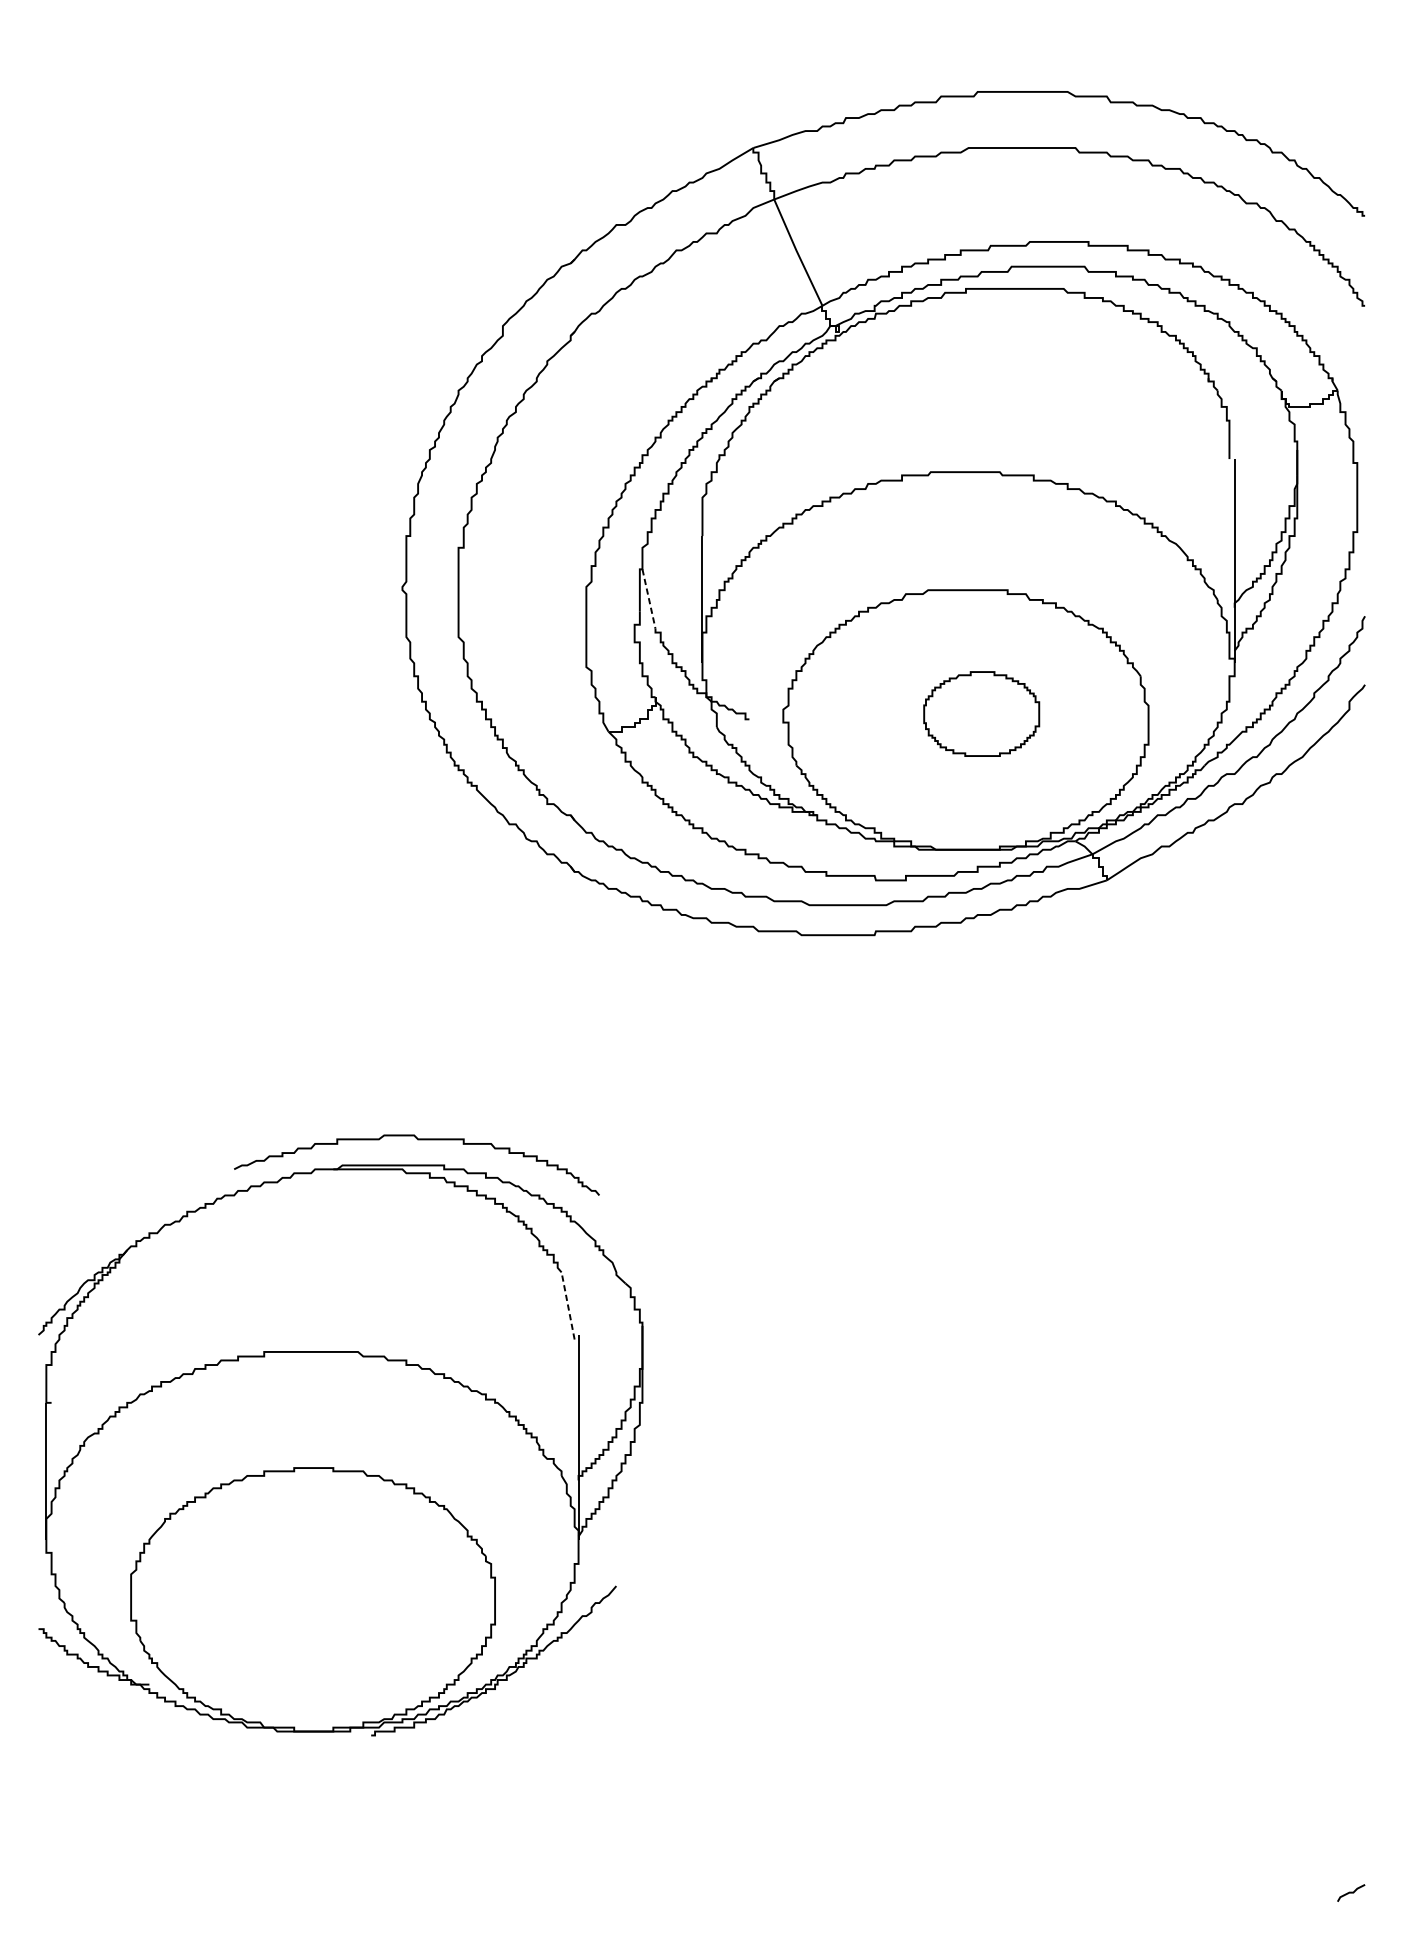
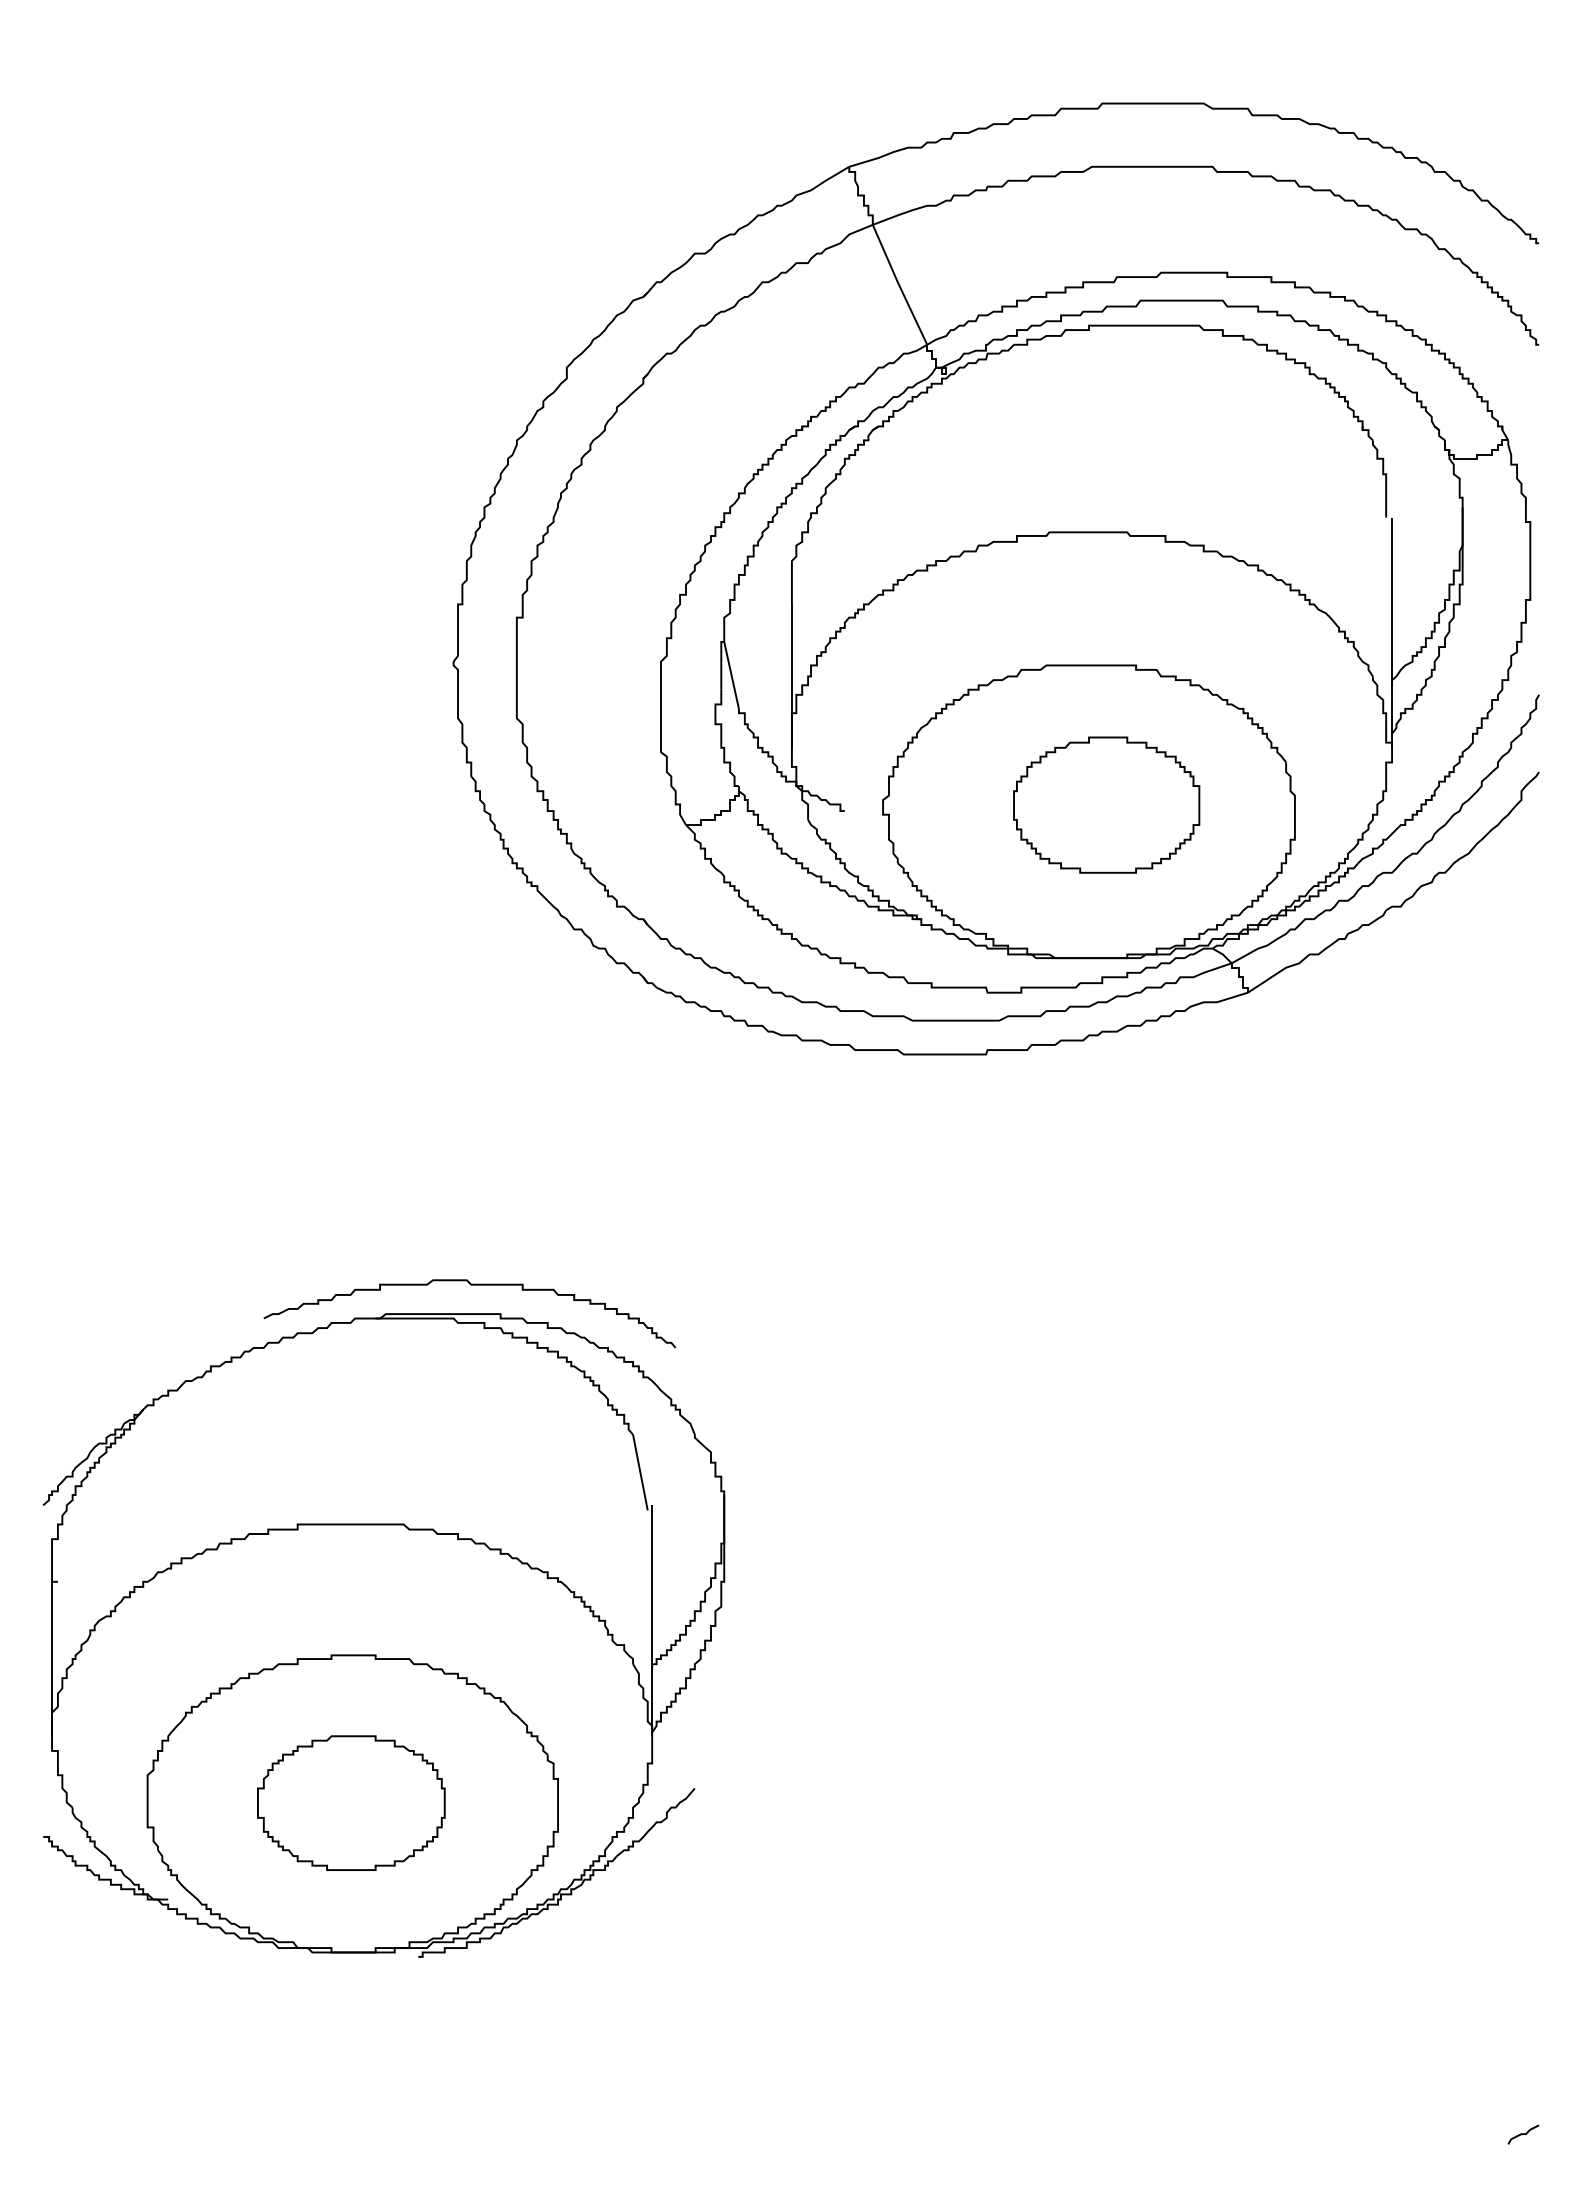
line: (648, 599) -> (731, 675), dashed -> solid
part: (981, 713) -> (1106, 804), size x1.43
line: (568, 1305) -> (640, 1472), dashed -> solid
part: (311, 1598) -> (351, 1802), added

